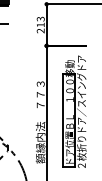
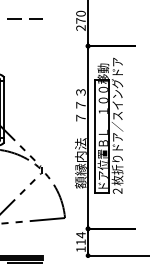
text: (40, 21) -> (80, 16), 213 -> 270
part: (74, 111) -> (108, 125), moved

